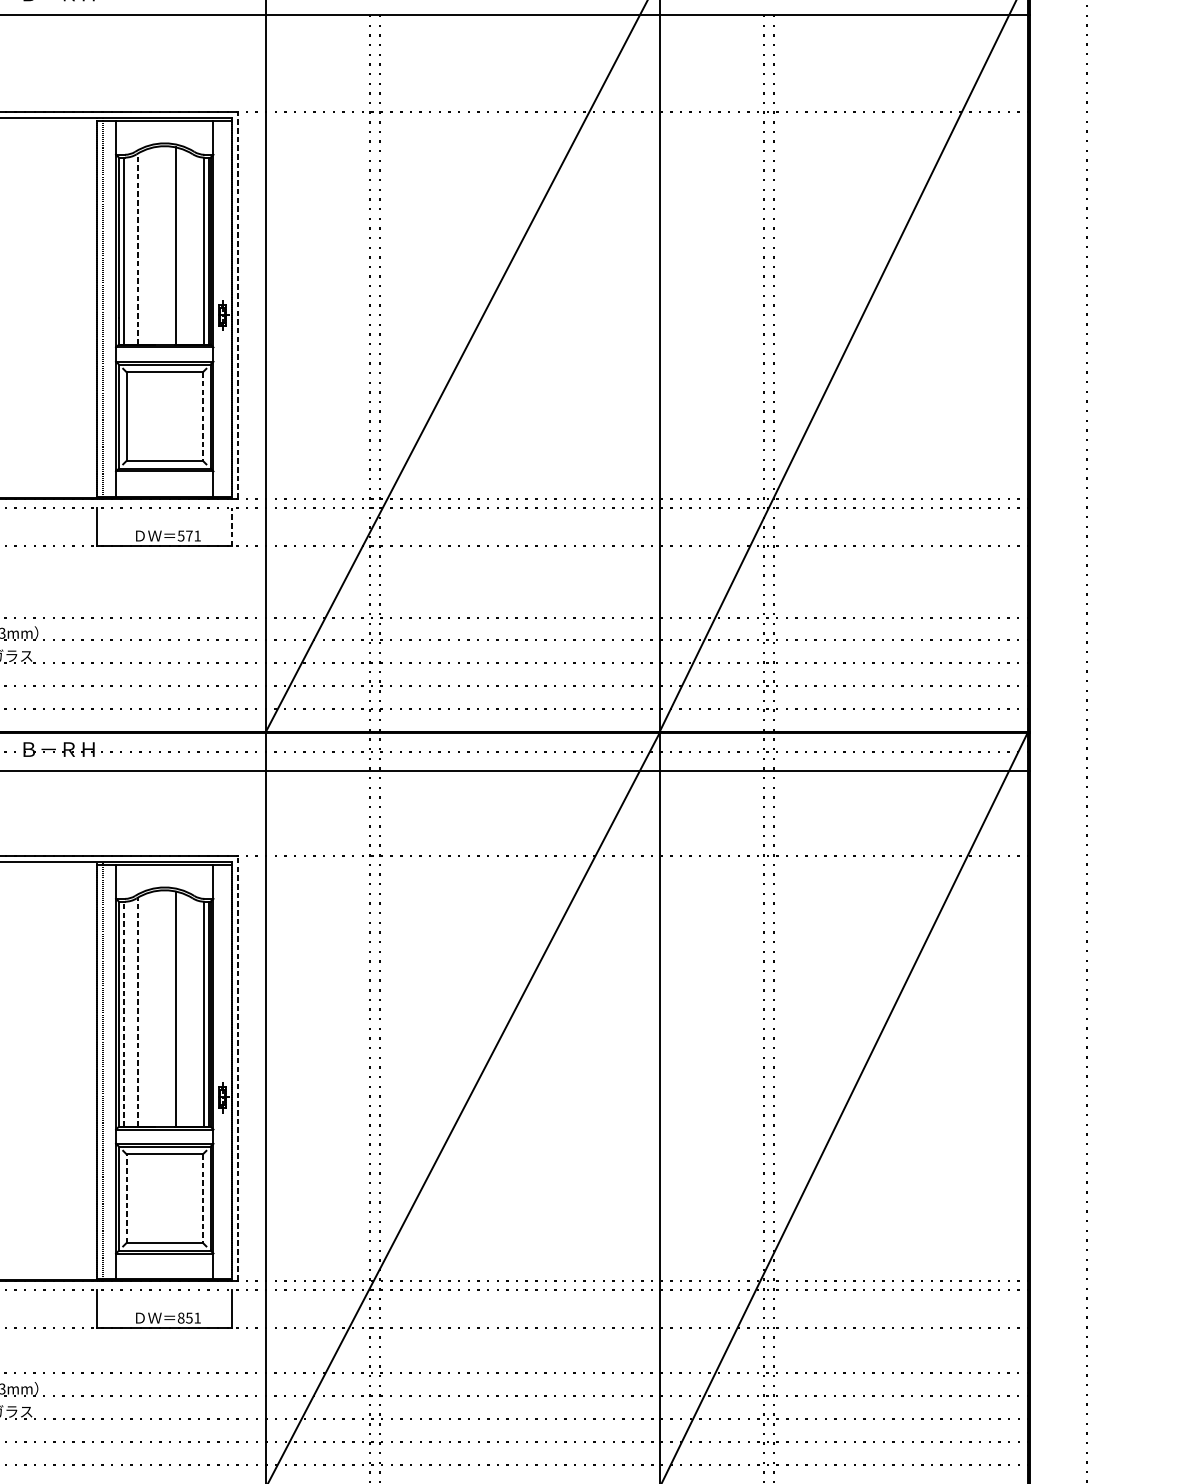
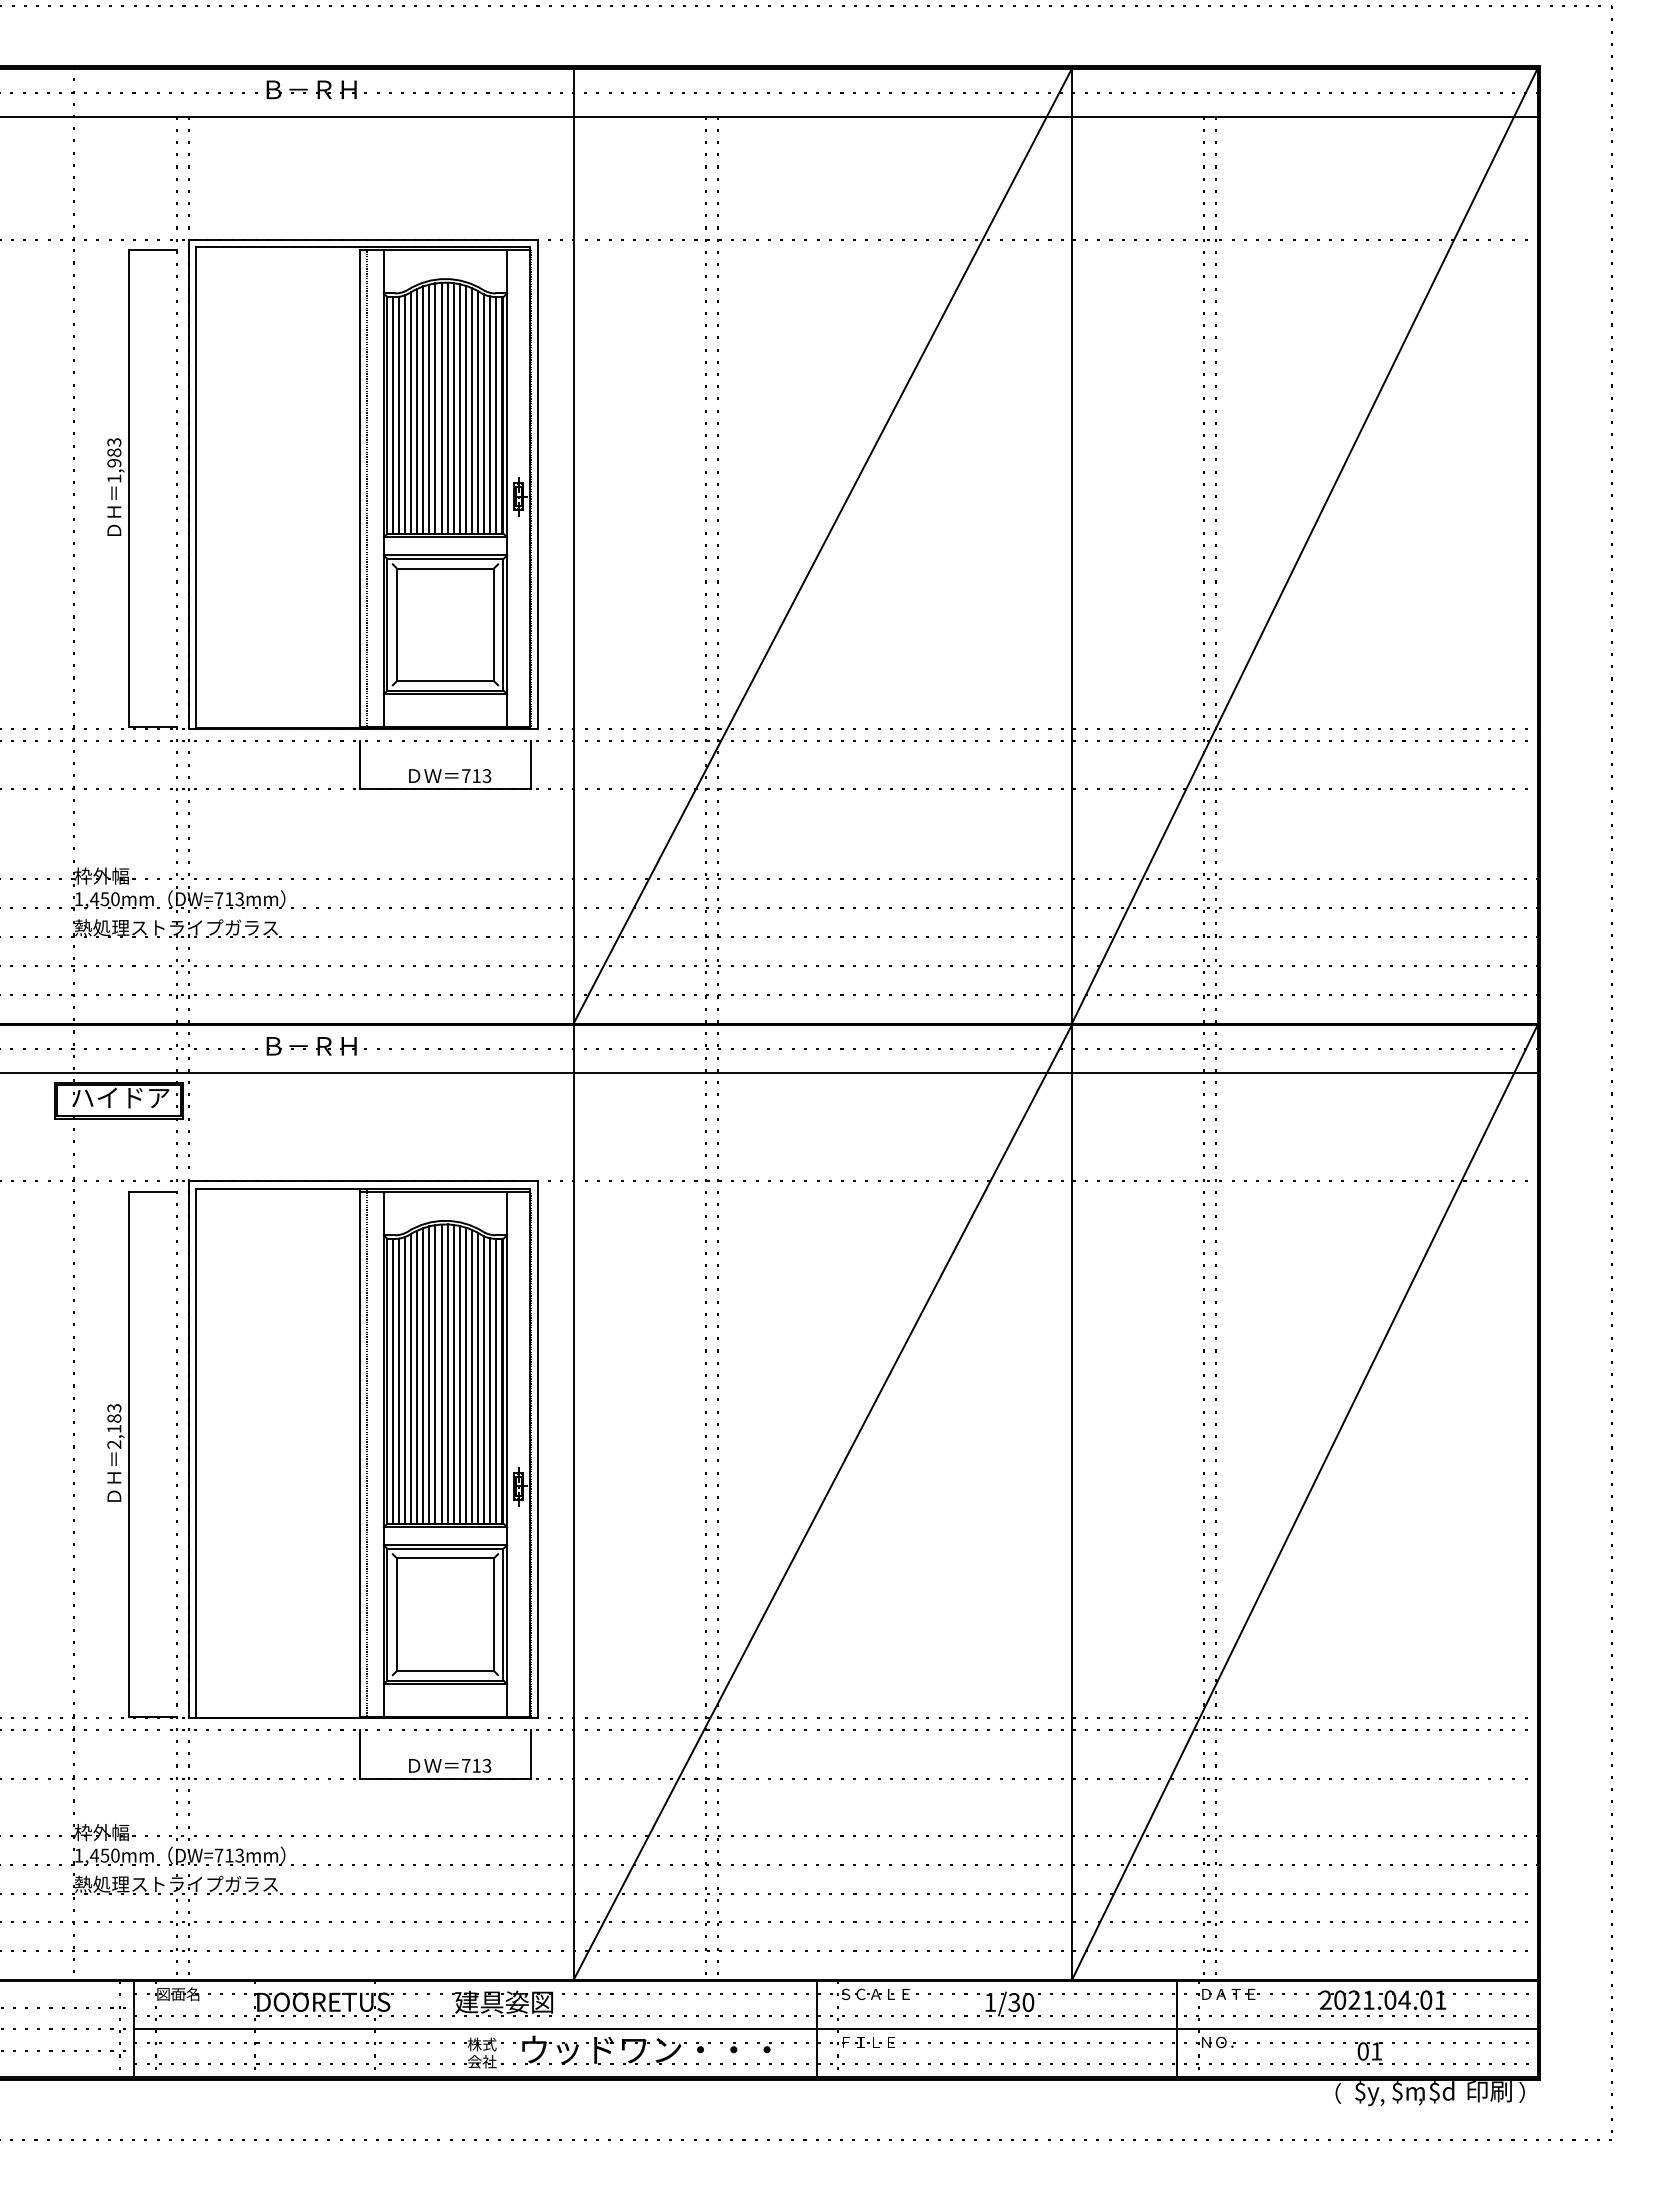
line: (161, 244) -> (441, 407), added
line: (166, 244) -> (447, 407), added
line: (152, 245) -> (429, 408), added
line: (156, 245) -> (435, 408), added
line: (171, 245) -> (453, 408), added
line: (147, 246) -> (423, 409), added
line: (180, 246) -> (465, 409), added
line: (142, 247) -> (417, 410), added
line: (185, 247) -> (471, 410), added
line: (137, 248) -> (411, 412), dashed -> solid
line: (190, 248) -> (477, 411), added
line: (194, 249) -> (483, 413), added
line: (128, 250) -> (399, 414), added
line: (133, 250) -> (405, 414), added
line: (199, 250) -> (489, 414), added
line: (237, 304) -> (537, 483), dashed -> solid
line: (202, 417) -> (493, 625), dashed -> solid
line: (232, 526) -> (531, 764), dashed -> solid
text: (189, 536) -> (476, 776), 571 -> 713
line: (152, 1008) -> (429, 1374), added
line: (156, 1008) -> (435, 1374), added
line: (161, 1008) -> (441, 1373), added
line: (166, 1008) -> (447, 1373), added
line: (171, 1008) -> (453, 1373), added
line: (147, 1009) -> (423, 1375), added
line: (180, 1009) -> (465, 1375), added
line: (142, 1010) -> (417, 1376), added
line: (185, 1010) -> (471, 1376), added
line: (190, 1011) -> (477, 1377), added
line: (133, 1012) -> (405, 1379), added
line: (137, 1012) -> (411, 1378), dashed -> solid
line: (194, 1012) -> (483, 1379), added
line: (123, 1013) -> (393, 1380), dashed -> solid
line: (128, 1013) -> (399, 1380), added
line: (199, 1013) -> (489, 1380), added
line: (237, 1068) -> (537, 1449), dashed -> solid
line: (126, 1198) -> (397, 1614), dashed -> solid
line: (202, 1199) -> (493, 1615), dashed -> solid
text: (189, 1317) -> (476, 1765), 851 -> 713

